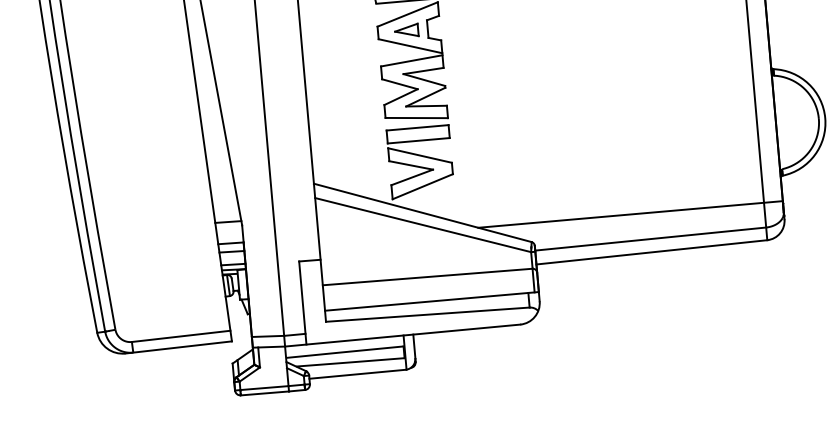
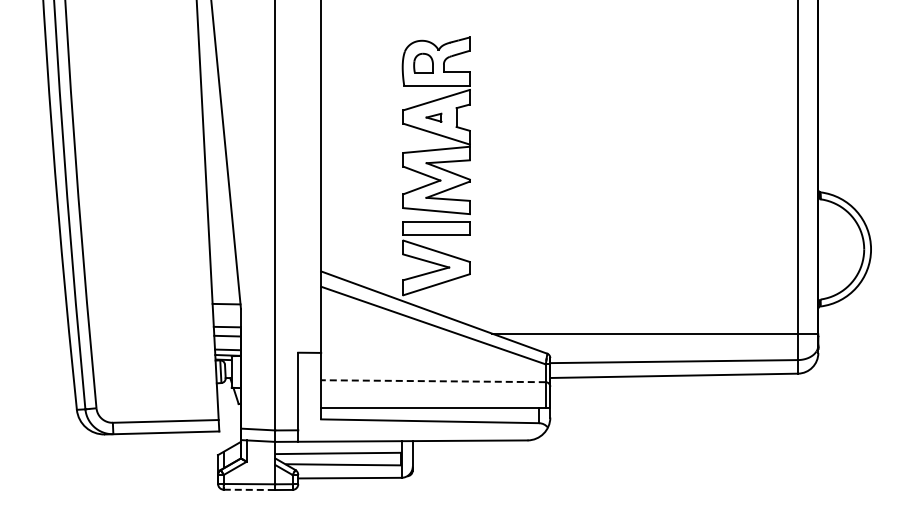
part: (406, 30) -> (433, 117), size x0.6
line: (426, 277) -> (432, 381), solid -> dashed
line: (264, 393) -> (249, 489), solid -> dashed

